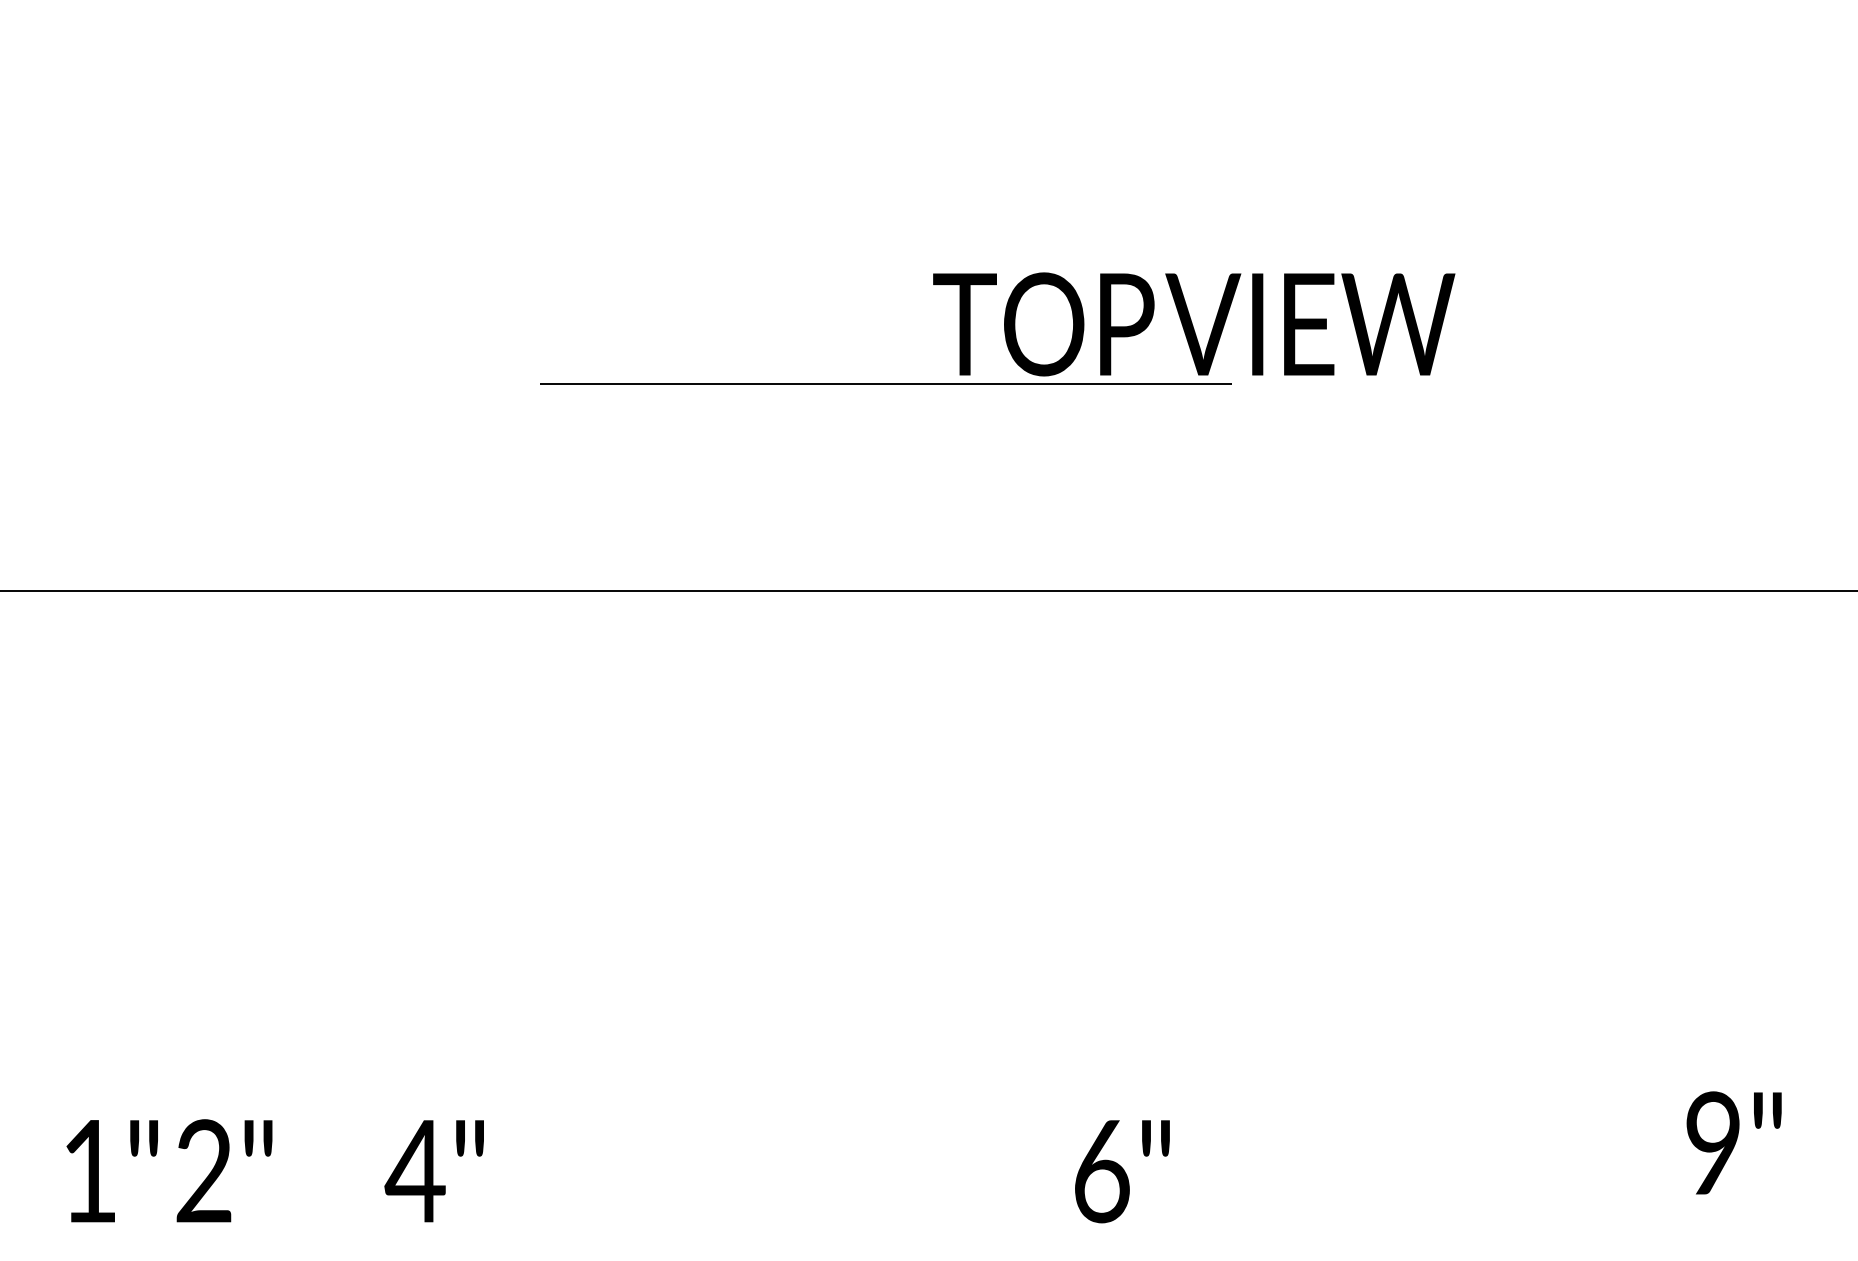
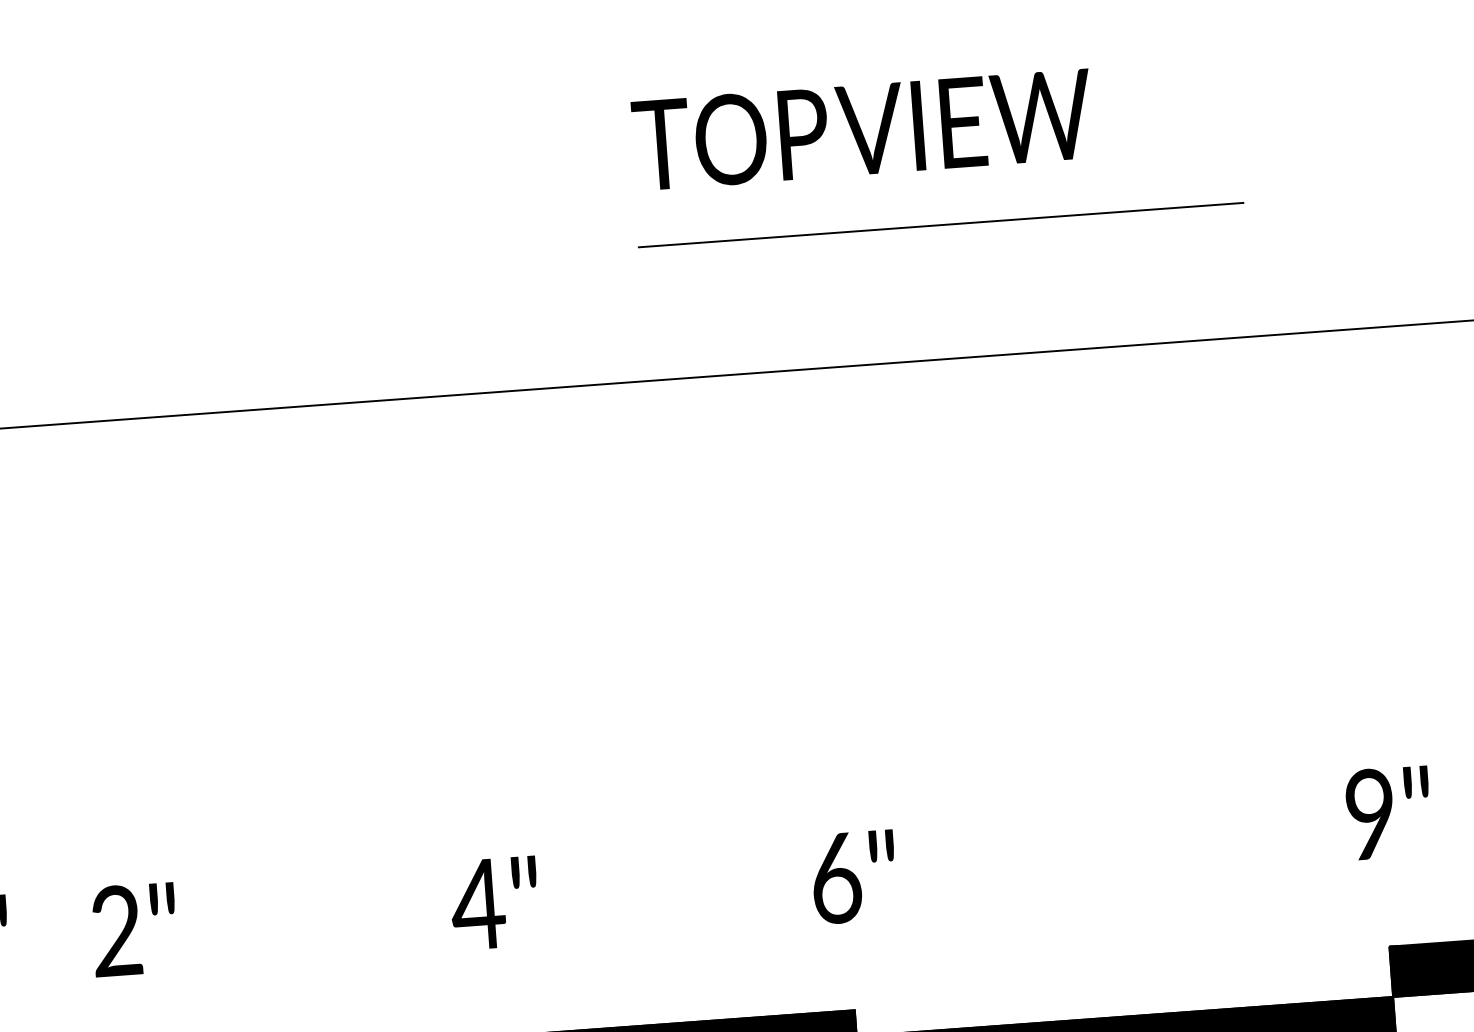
line: (885, 383) -> (940, 224), moved
text: (224, 1170) -> (134, 929), moved
text: (433, 1171) -> (493, 903), moved

